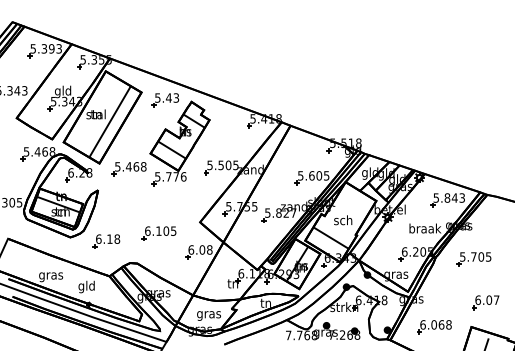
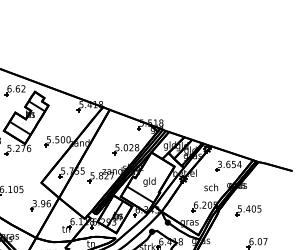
text: (167, 97) -> (16, 88), 5.43 -> 6.62
text: (235, 165) -> (68, 139), 5.505 -> 5.500
text: (319, 175) -> (131, 147), 5.605 -> 5.028
text: (168, 176) -> (17, 148), 5.776 -> 5.276
text: (449, 197) -> (229, 164), 5.843 -> 3.654
text: (343, 221) -> (149, 182), sch -> gld
text: (425, 228) -> (211, 187), braak -> sch
text: (200, 249) -> (41, 203), 6.08 -> 3.96
text: (473, 256) -> (247, 208), 5.705 -> 5.405

